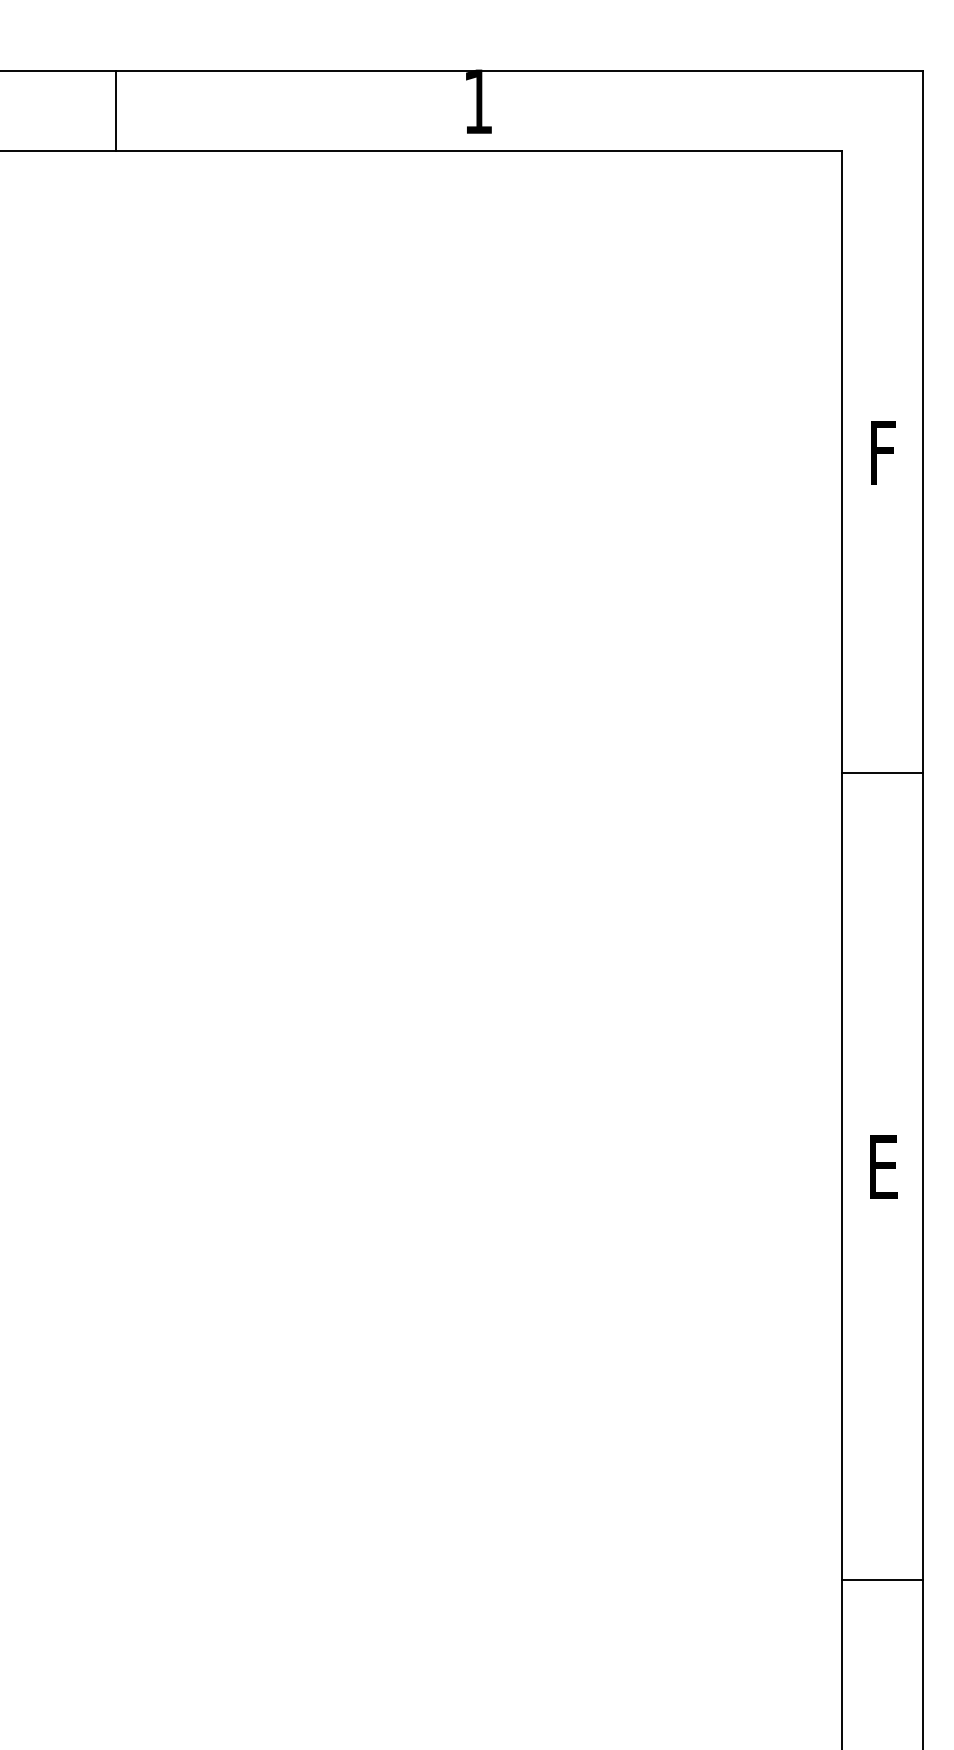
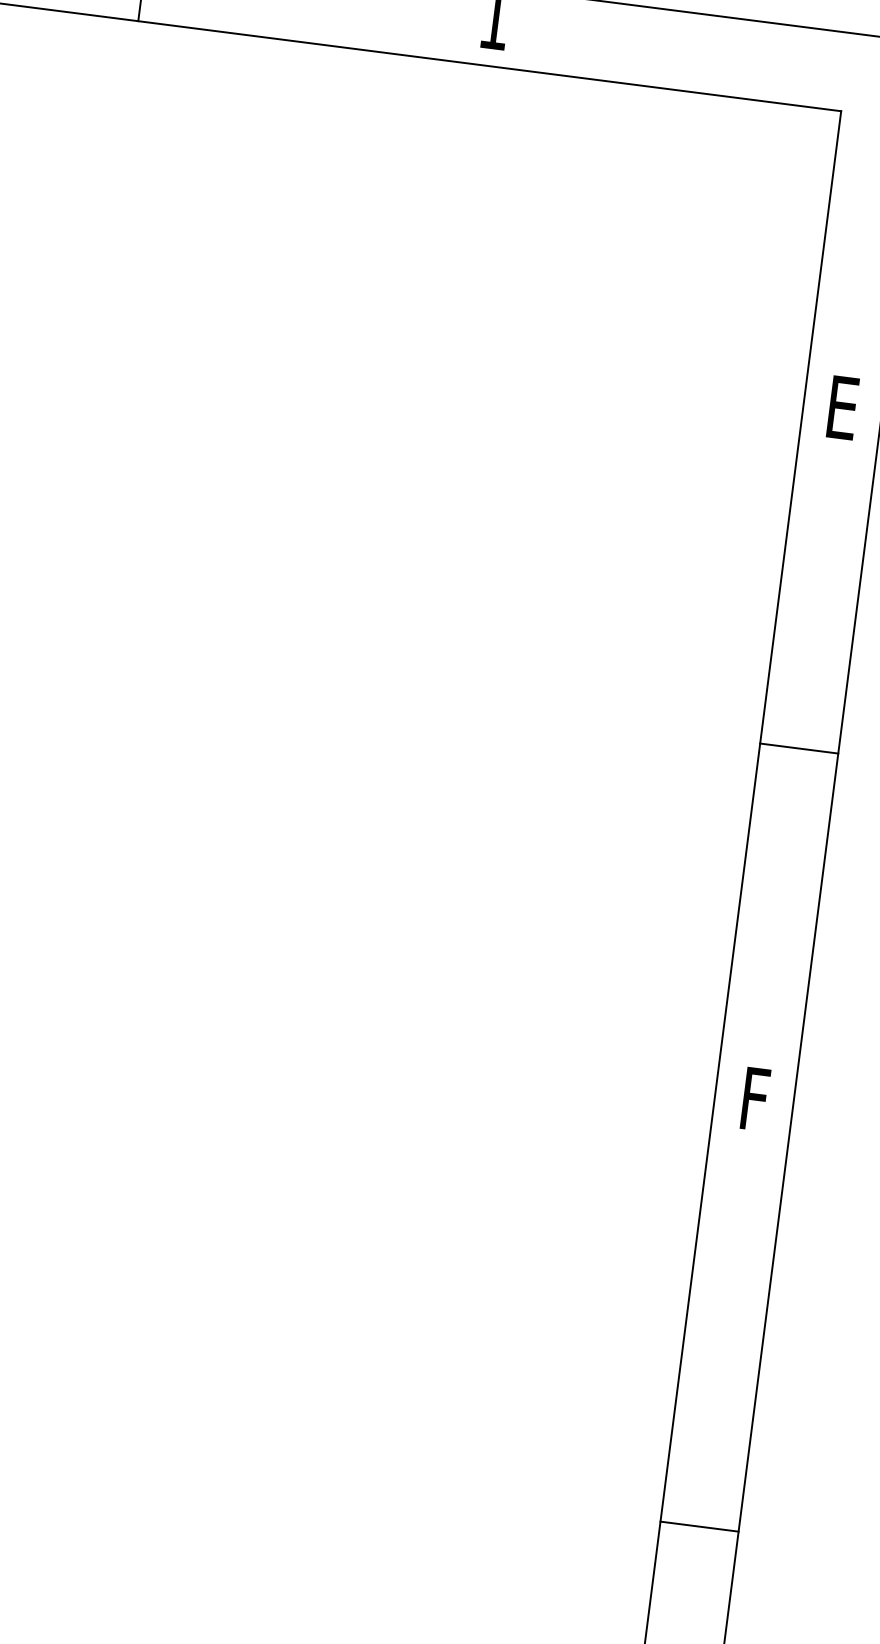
text: (882, 452) -> (842, 407), F -> E
line: (882, 773) -> (798, 748), moved
text: (883, 1166) -> (755, 1098), E -> F
line: (882, 1580) -> (699, 1526), moved

